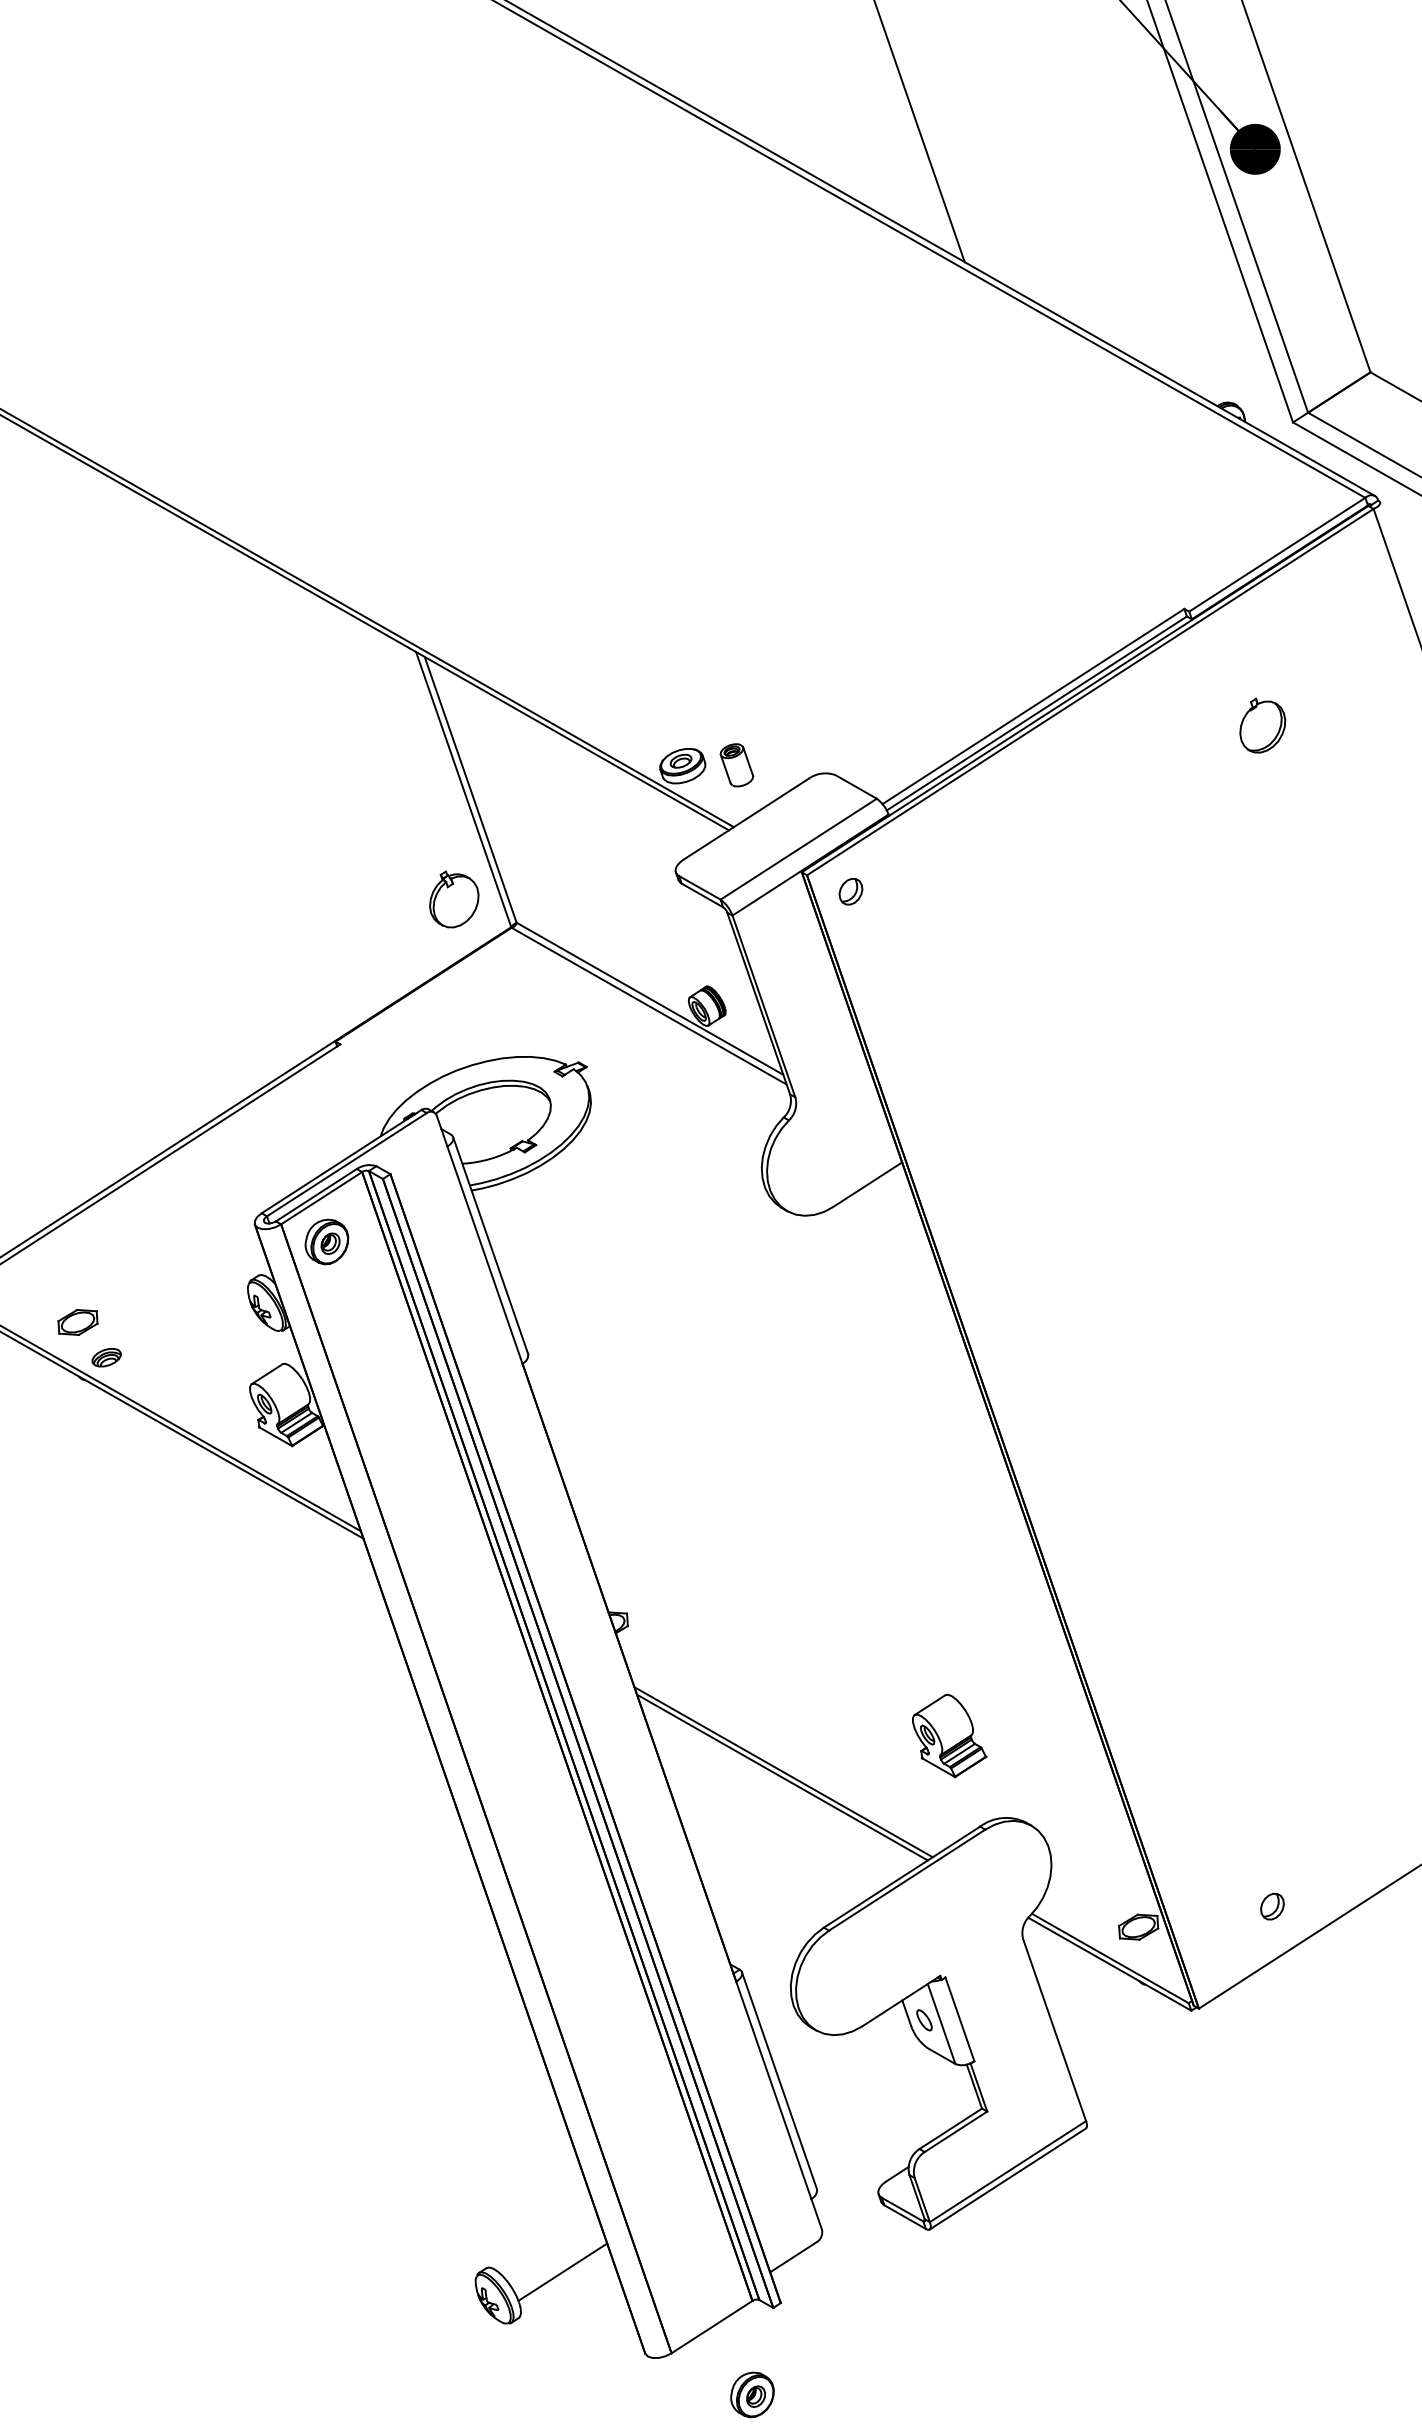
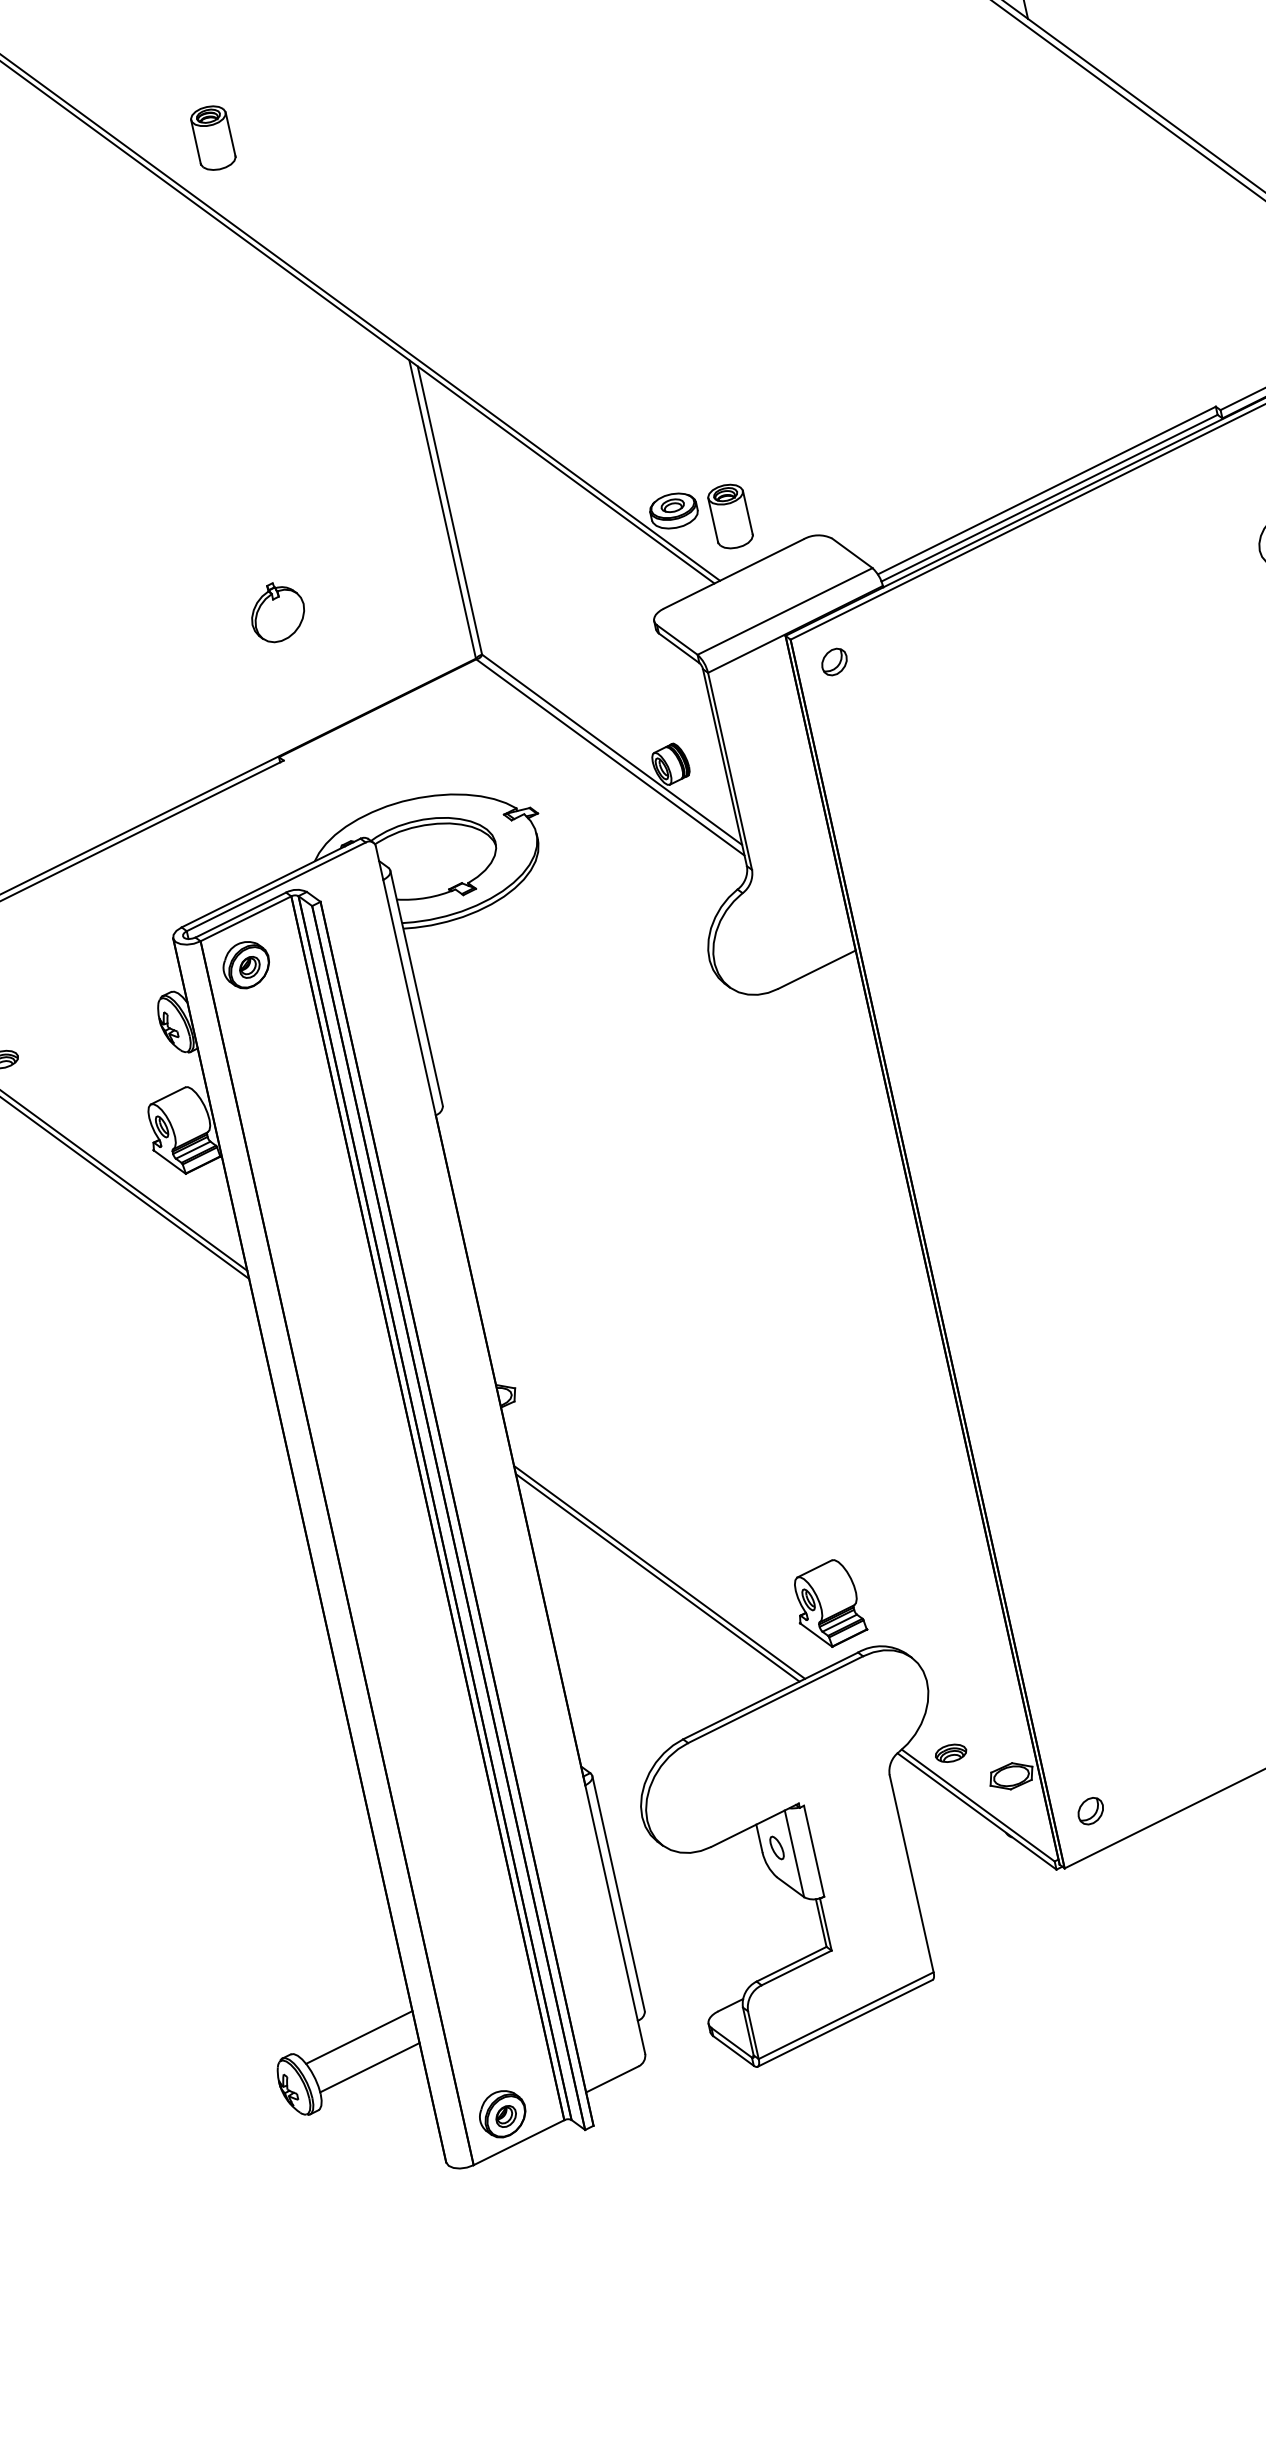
part: (206, 462) -> (213, 137), added
part: (736, 765) -> (730, 516), size x1.43
part: (454, 899) -> (278, 613), moved
part: (949, 1735) -> (831, 1602), moved
part: (1272, 1906) -> (1090, 1810), moved
part: (1078, 1911) -> (950, 1752), added
line: (549, 2244) -> (359, 2037), added
part: (752, 2394) -> (502, 2113), moved

